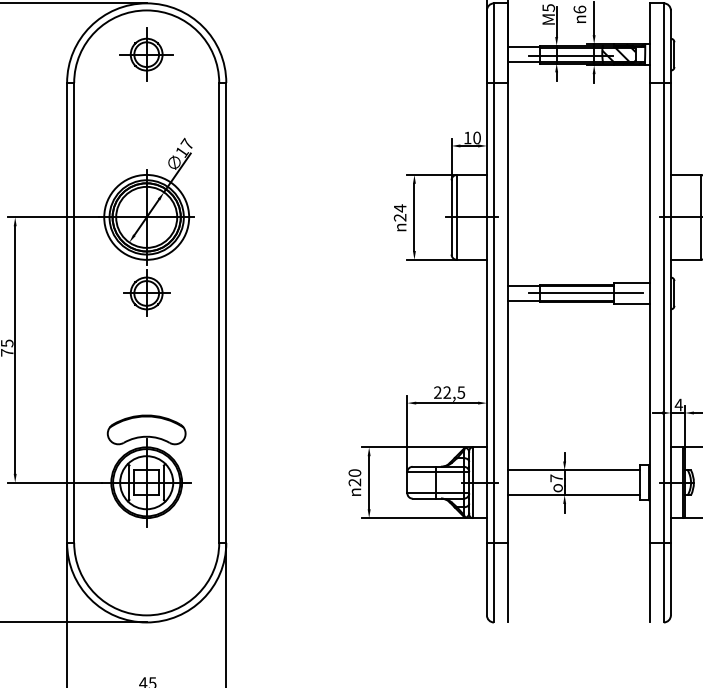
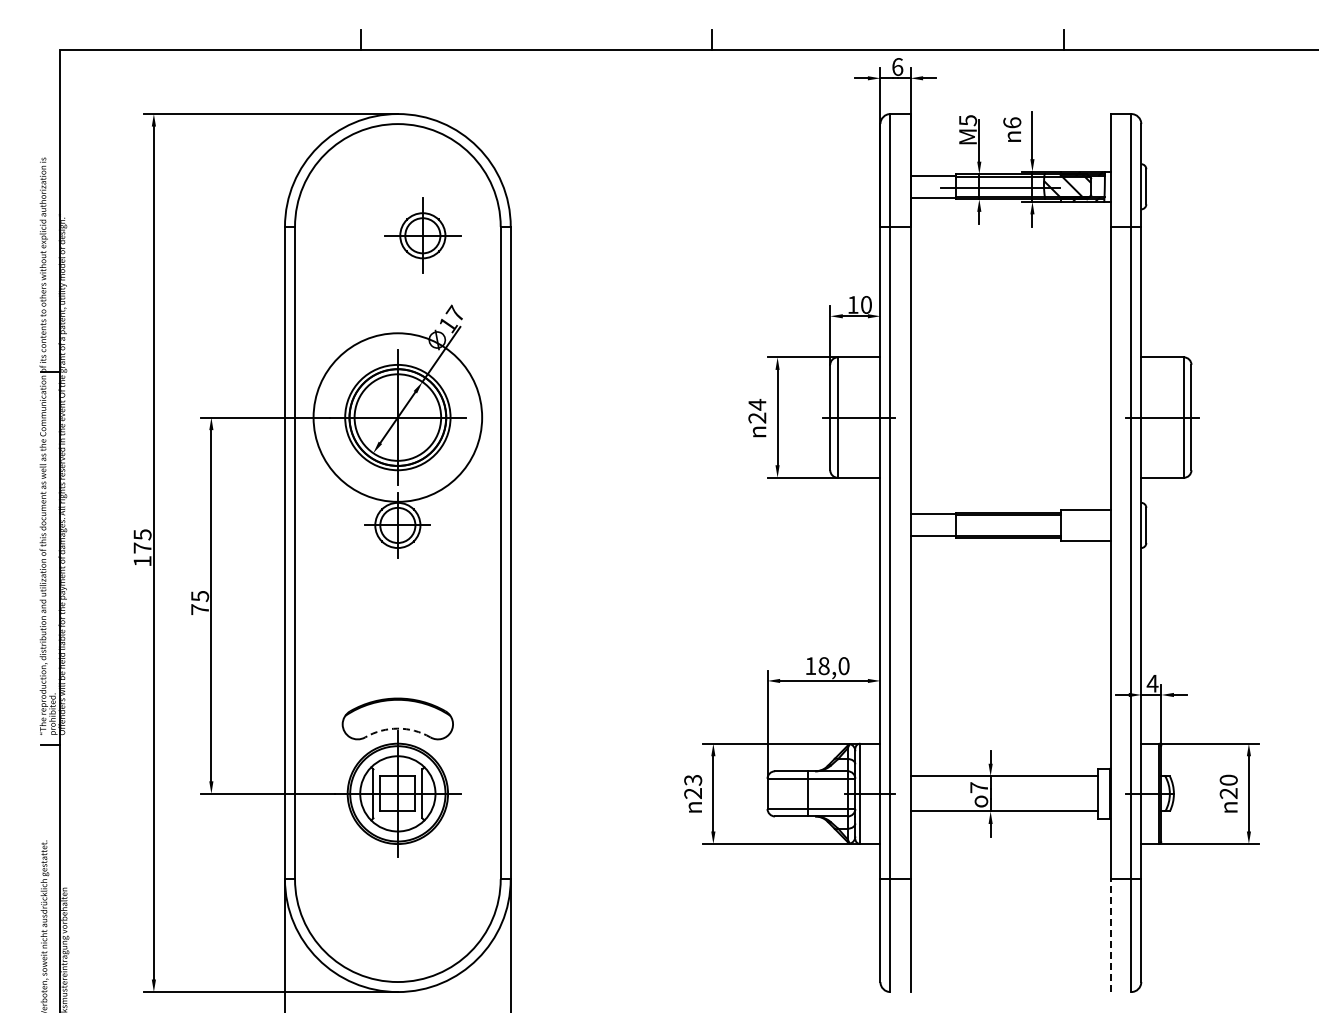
part: (146, 54) -> (422, 235), moved
circle: (146, 217) -> (397, 417), size x1.4
line: (586, 293) -> (1021, 525), removed
text: (449, 392) -> (827, 666), 22,5 -> 18,0
arc: (146, 436) -> (397, 728), solid -> dashed
text: (355, 472) -> (693, 779), 20 -> 23
line: (649, 582) -> (1111, 935), solid -> dashed

